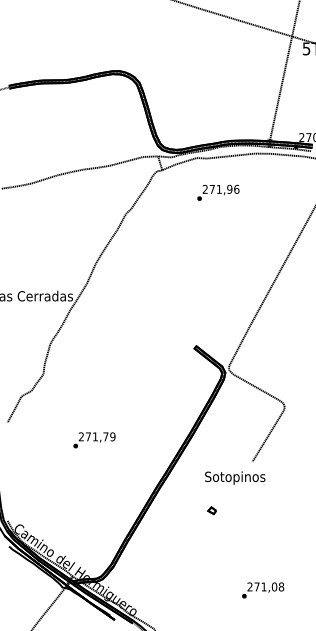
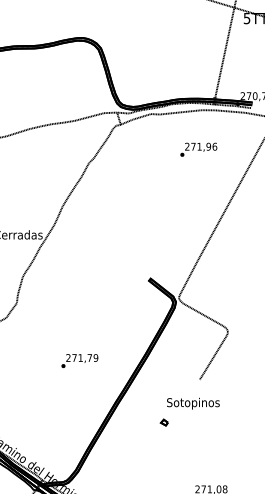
text: (218, 192) -> (198, 149), moved
text: (94, 440) -> (79, 361), moved
text: (235, 477) -> (193, 403), moved

